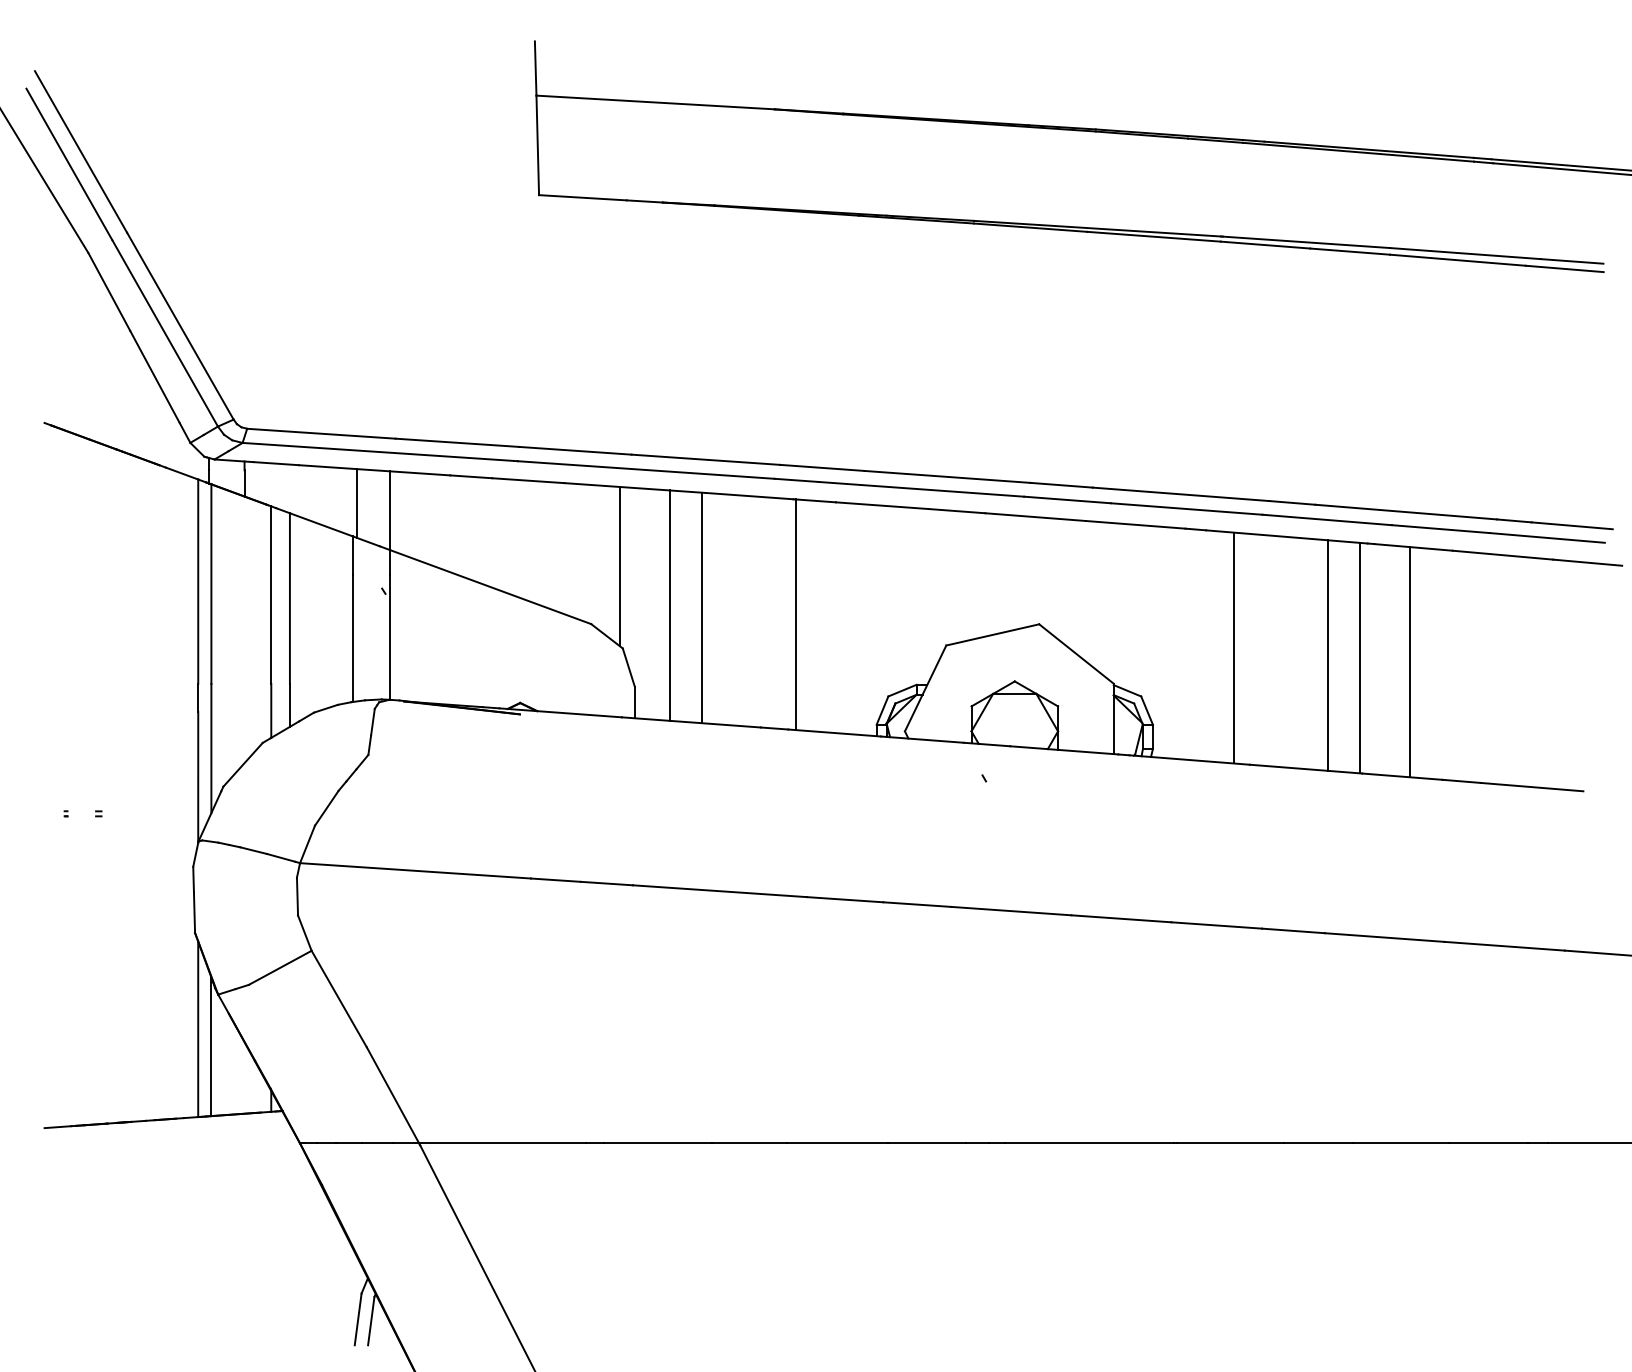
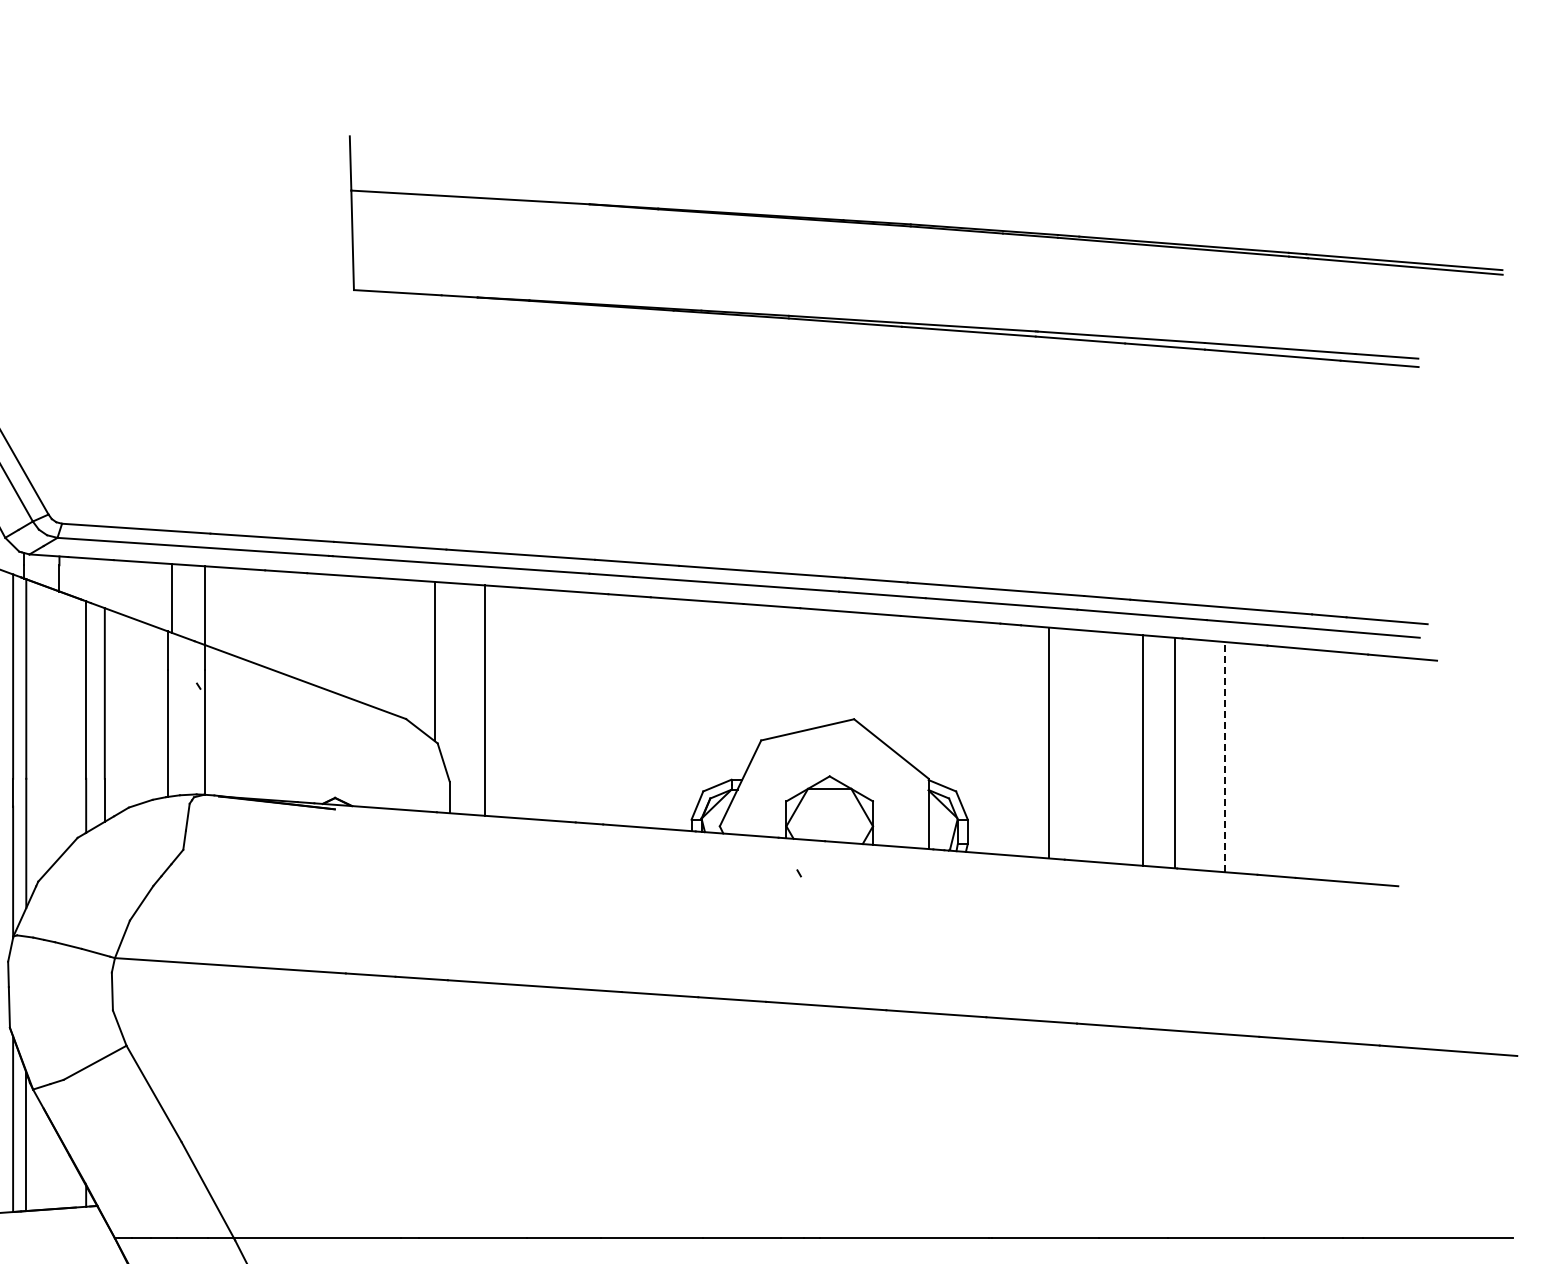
line: (702, 607) -> (517, 702), removed
line: (796, 614) -> (611, 709), removed
line: (1409, 661) -> (1224, 756), solid -> dashed

